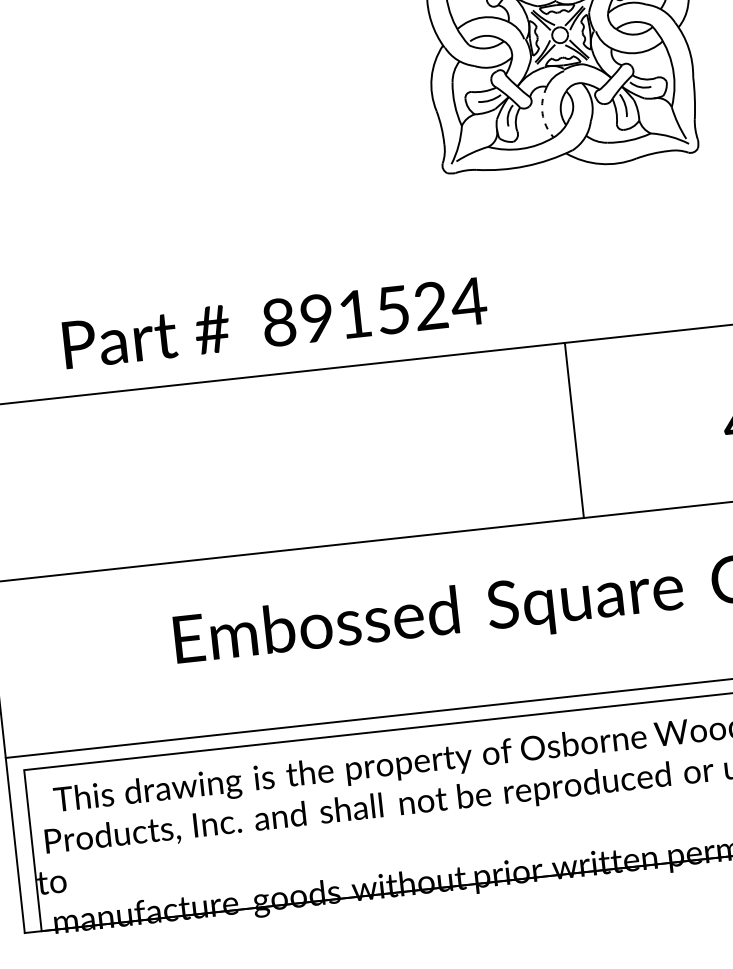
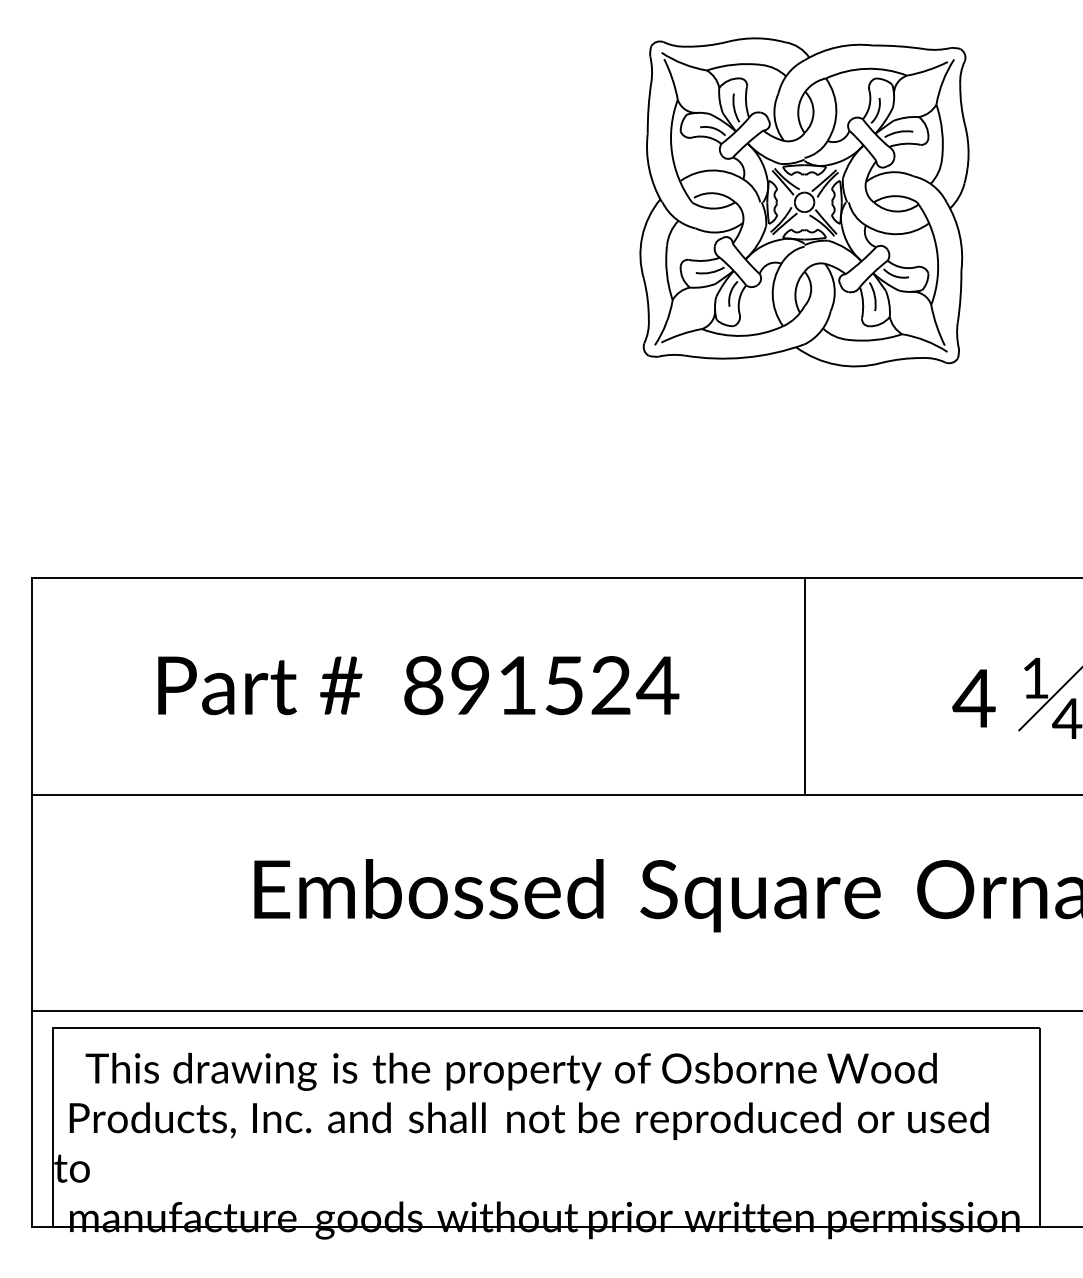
arc: (542, 113) -> (772, 295), dashed -> solid
text: (274, 322) -> (418, 685), moved
line: (574, 430) -> (804, 686), moved

